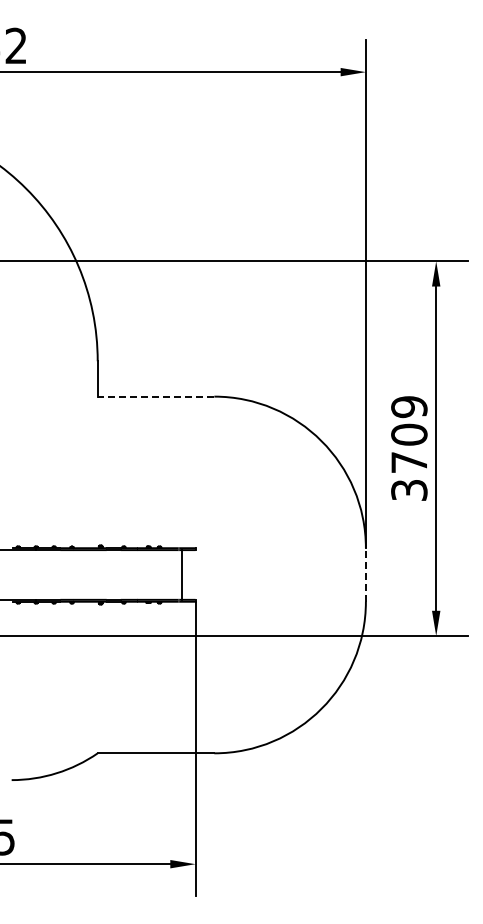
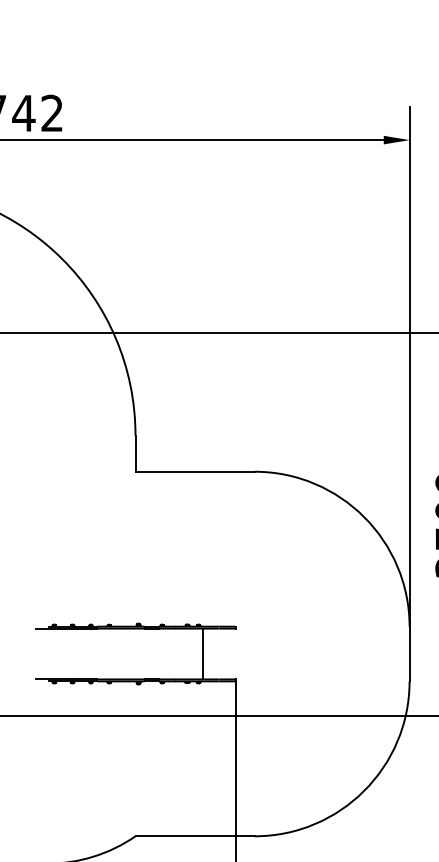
line: (155, 396) -> (194, 471), dashed -> solid
line: (181, 574) -> (202, 653), moved
line: (365, 574) -> (409, 653), dashed -> solid

